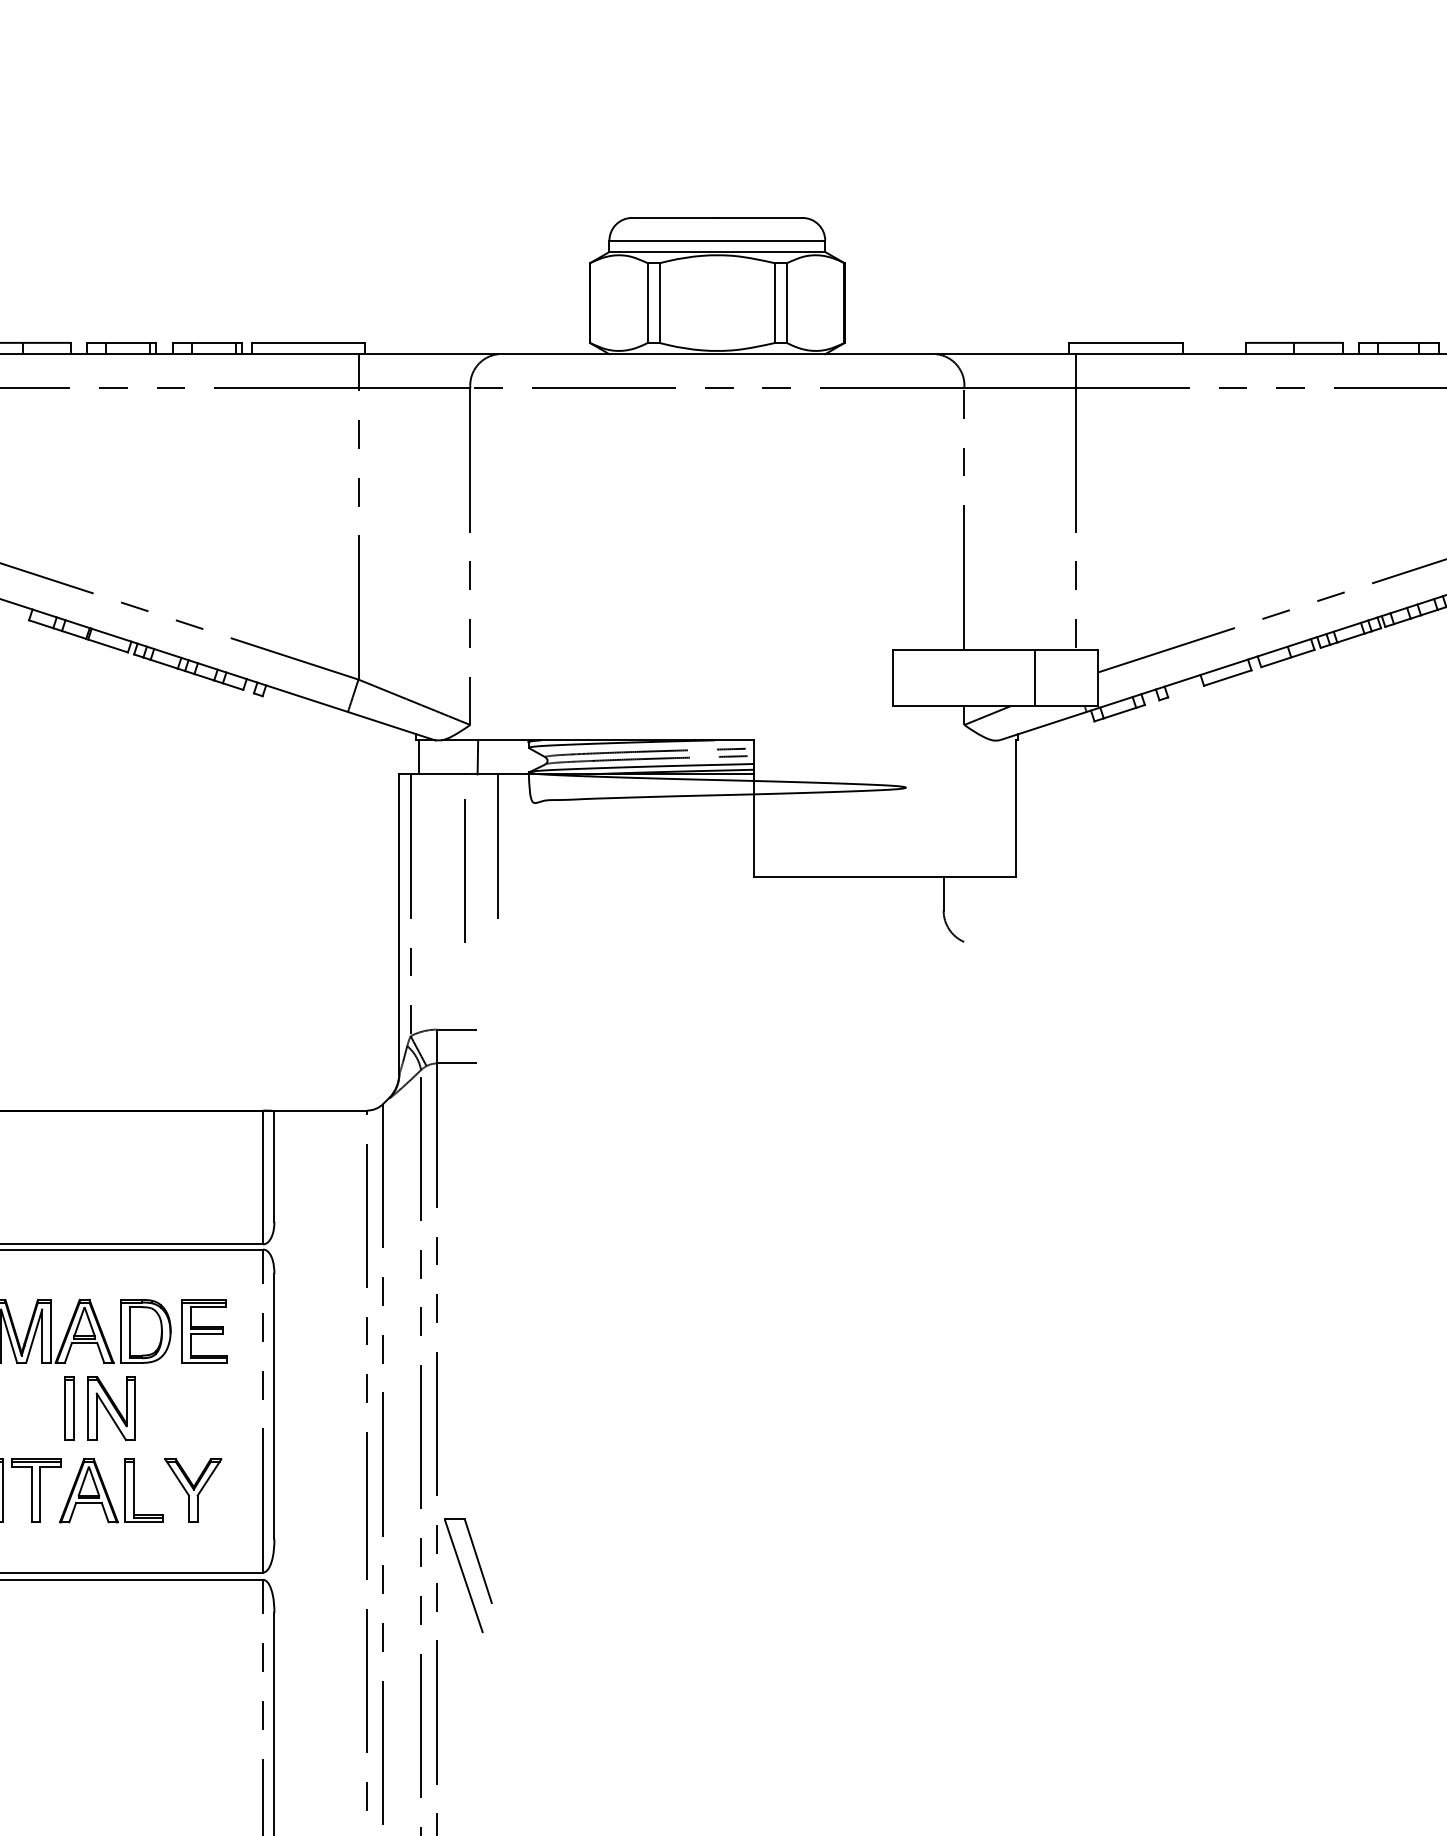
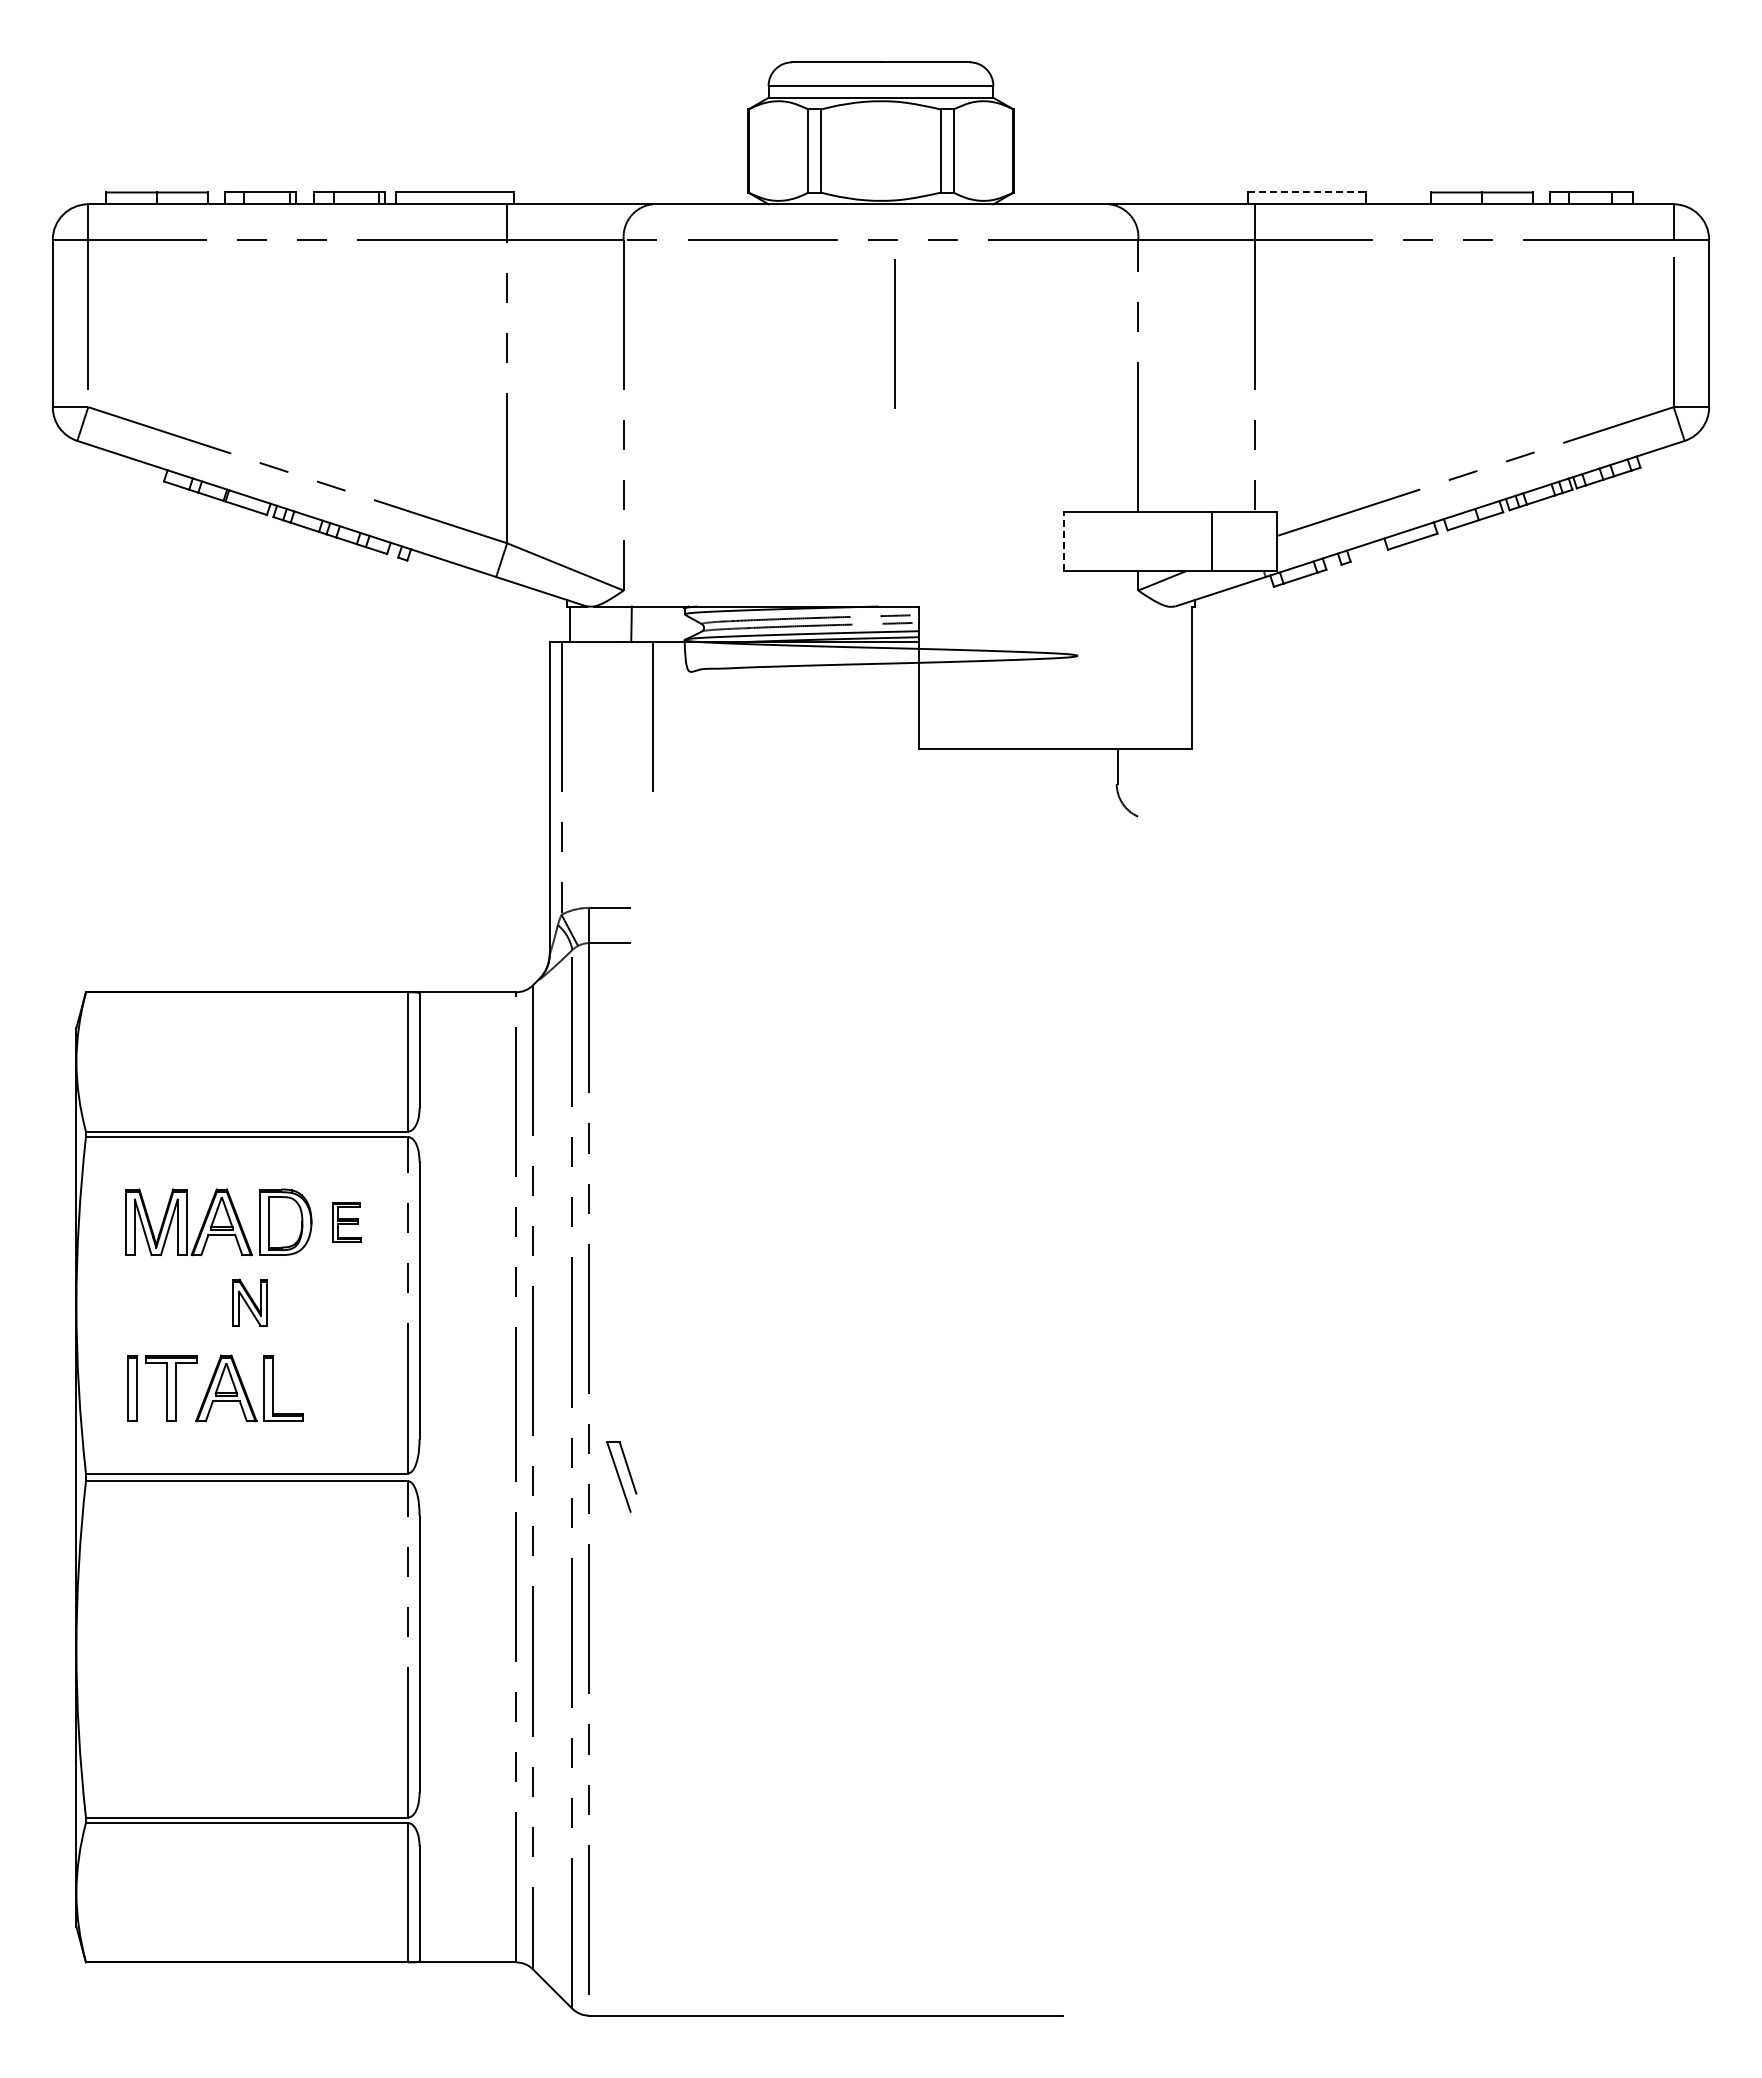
line: (1126, 342) -> (1307, 192), solid -> dashed
line: (893, 677) -> (1064, 541), solid -> dashed
line: (464, 870) -> (894, 333), moved
part: (204, 1331) -> (346, 1222), size x0.6
part: (69, 1408) -> (206, 1302), removed
part: (111, 1408) -> (249, 1302), size x0.7
part: (193, 1489) -> (335, 1387), removed
part: (468, 1575) -> (621, 1476), size x0.6

